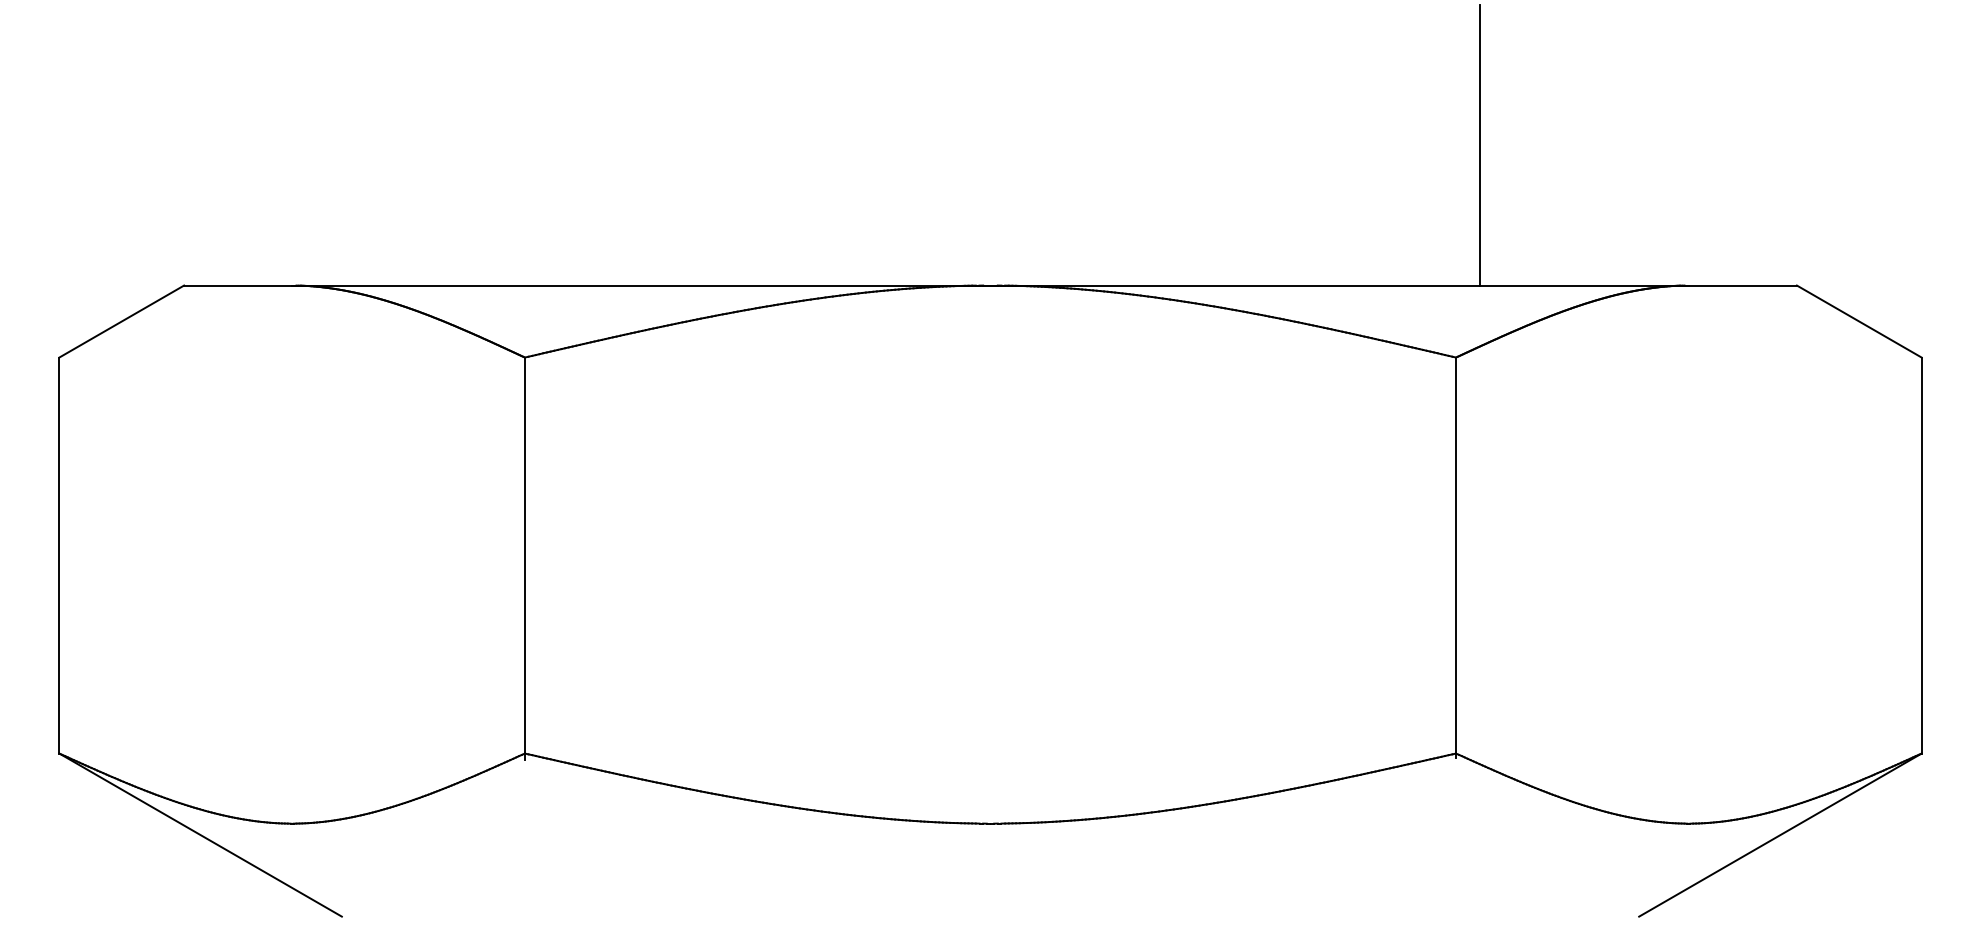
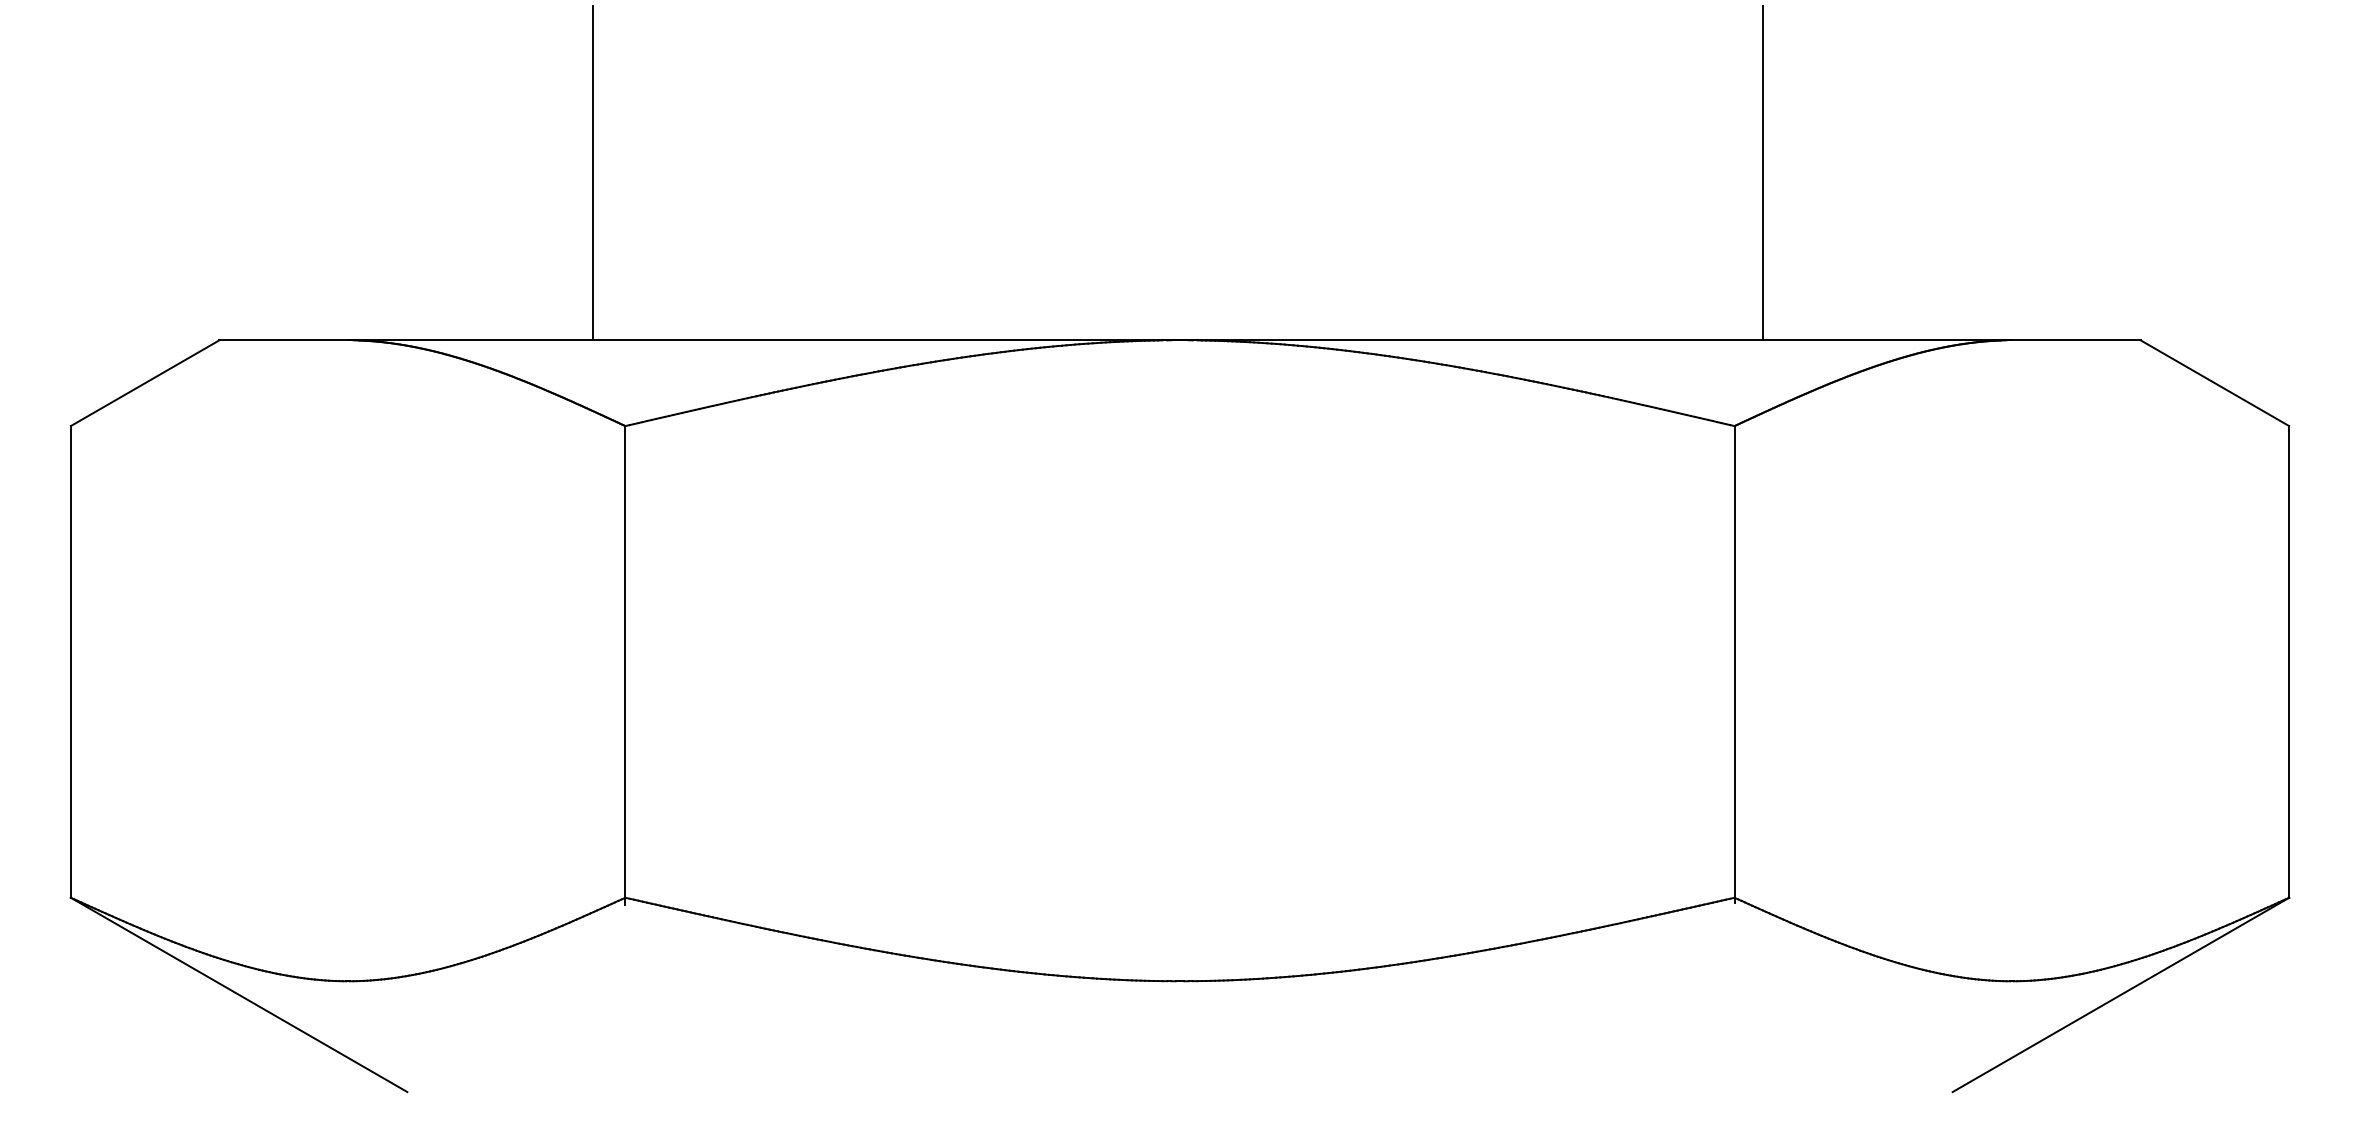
line: (498, 145) -> (593, 173), added

